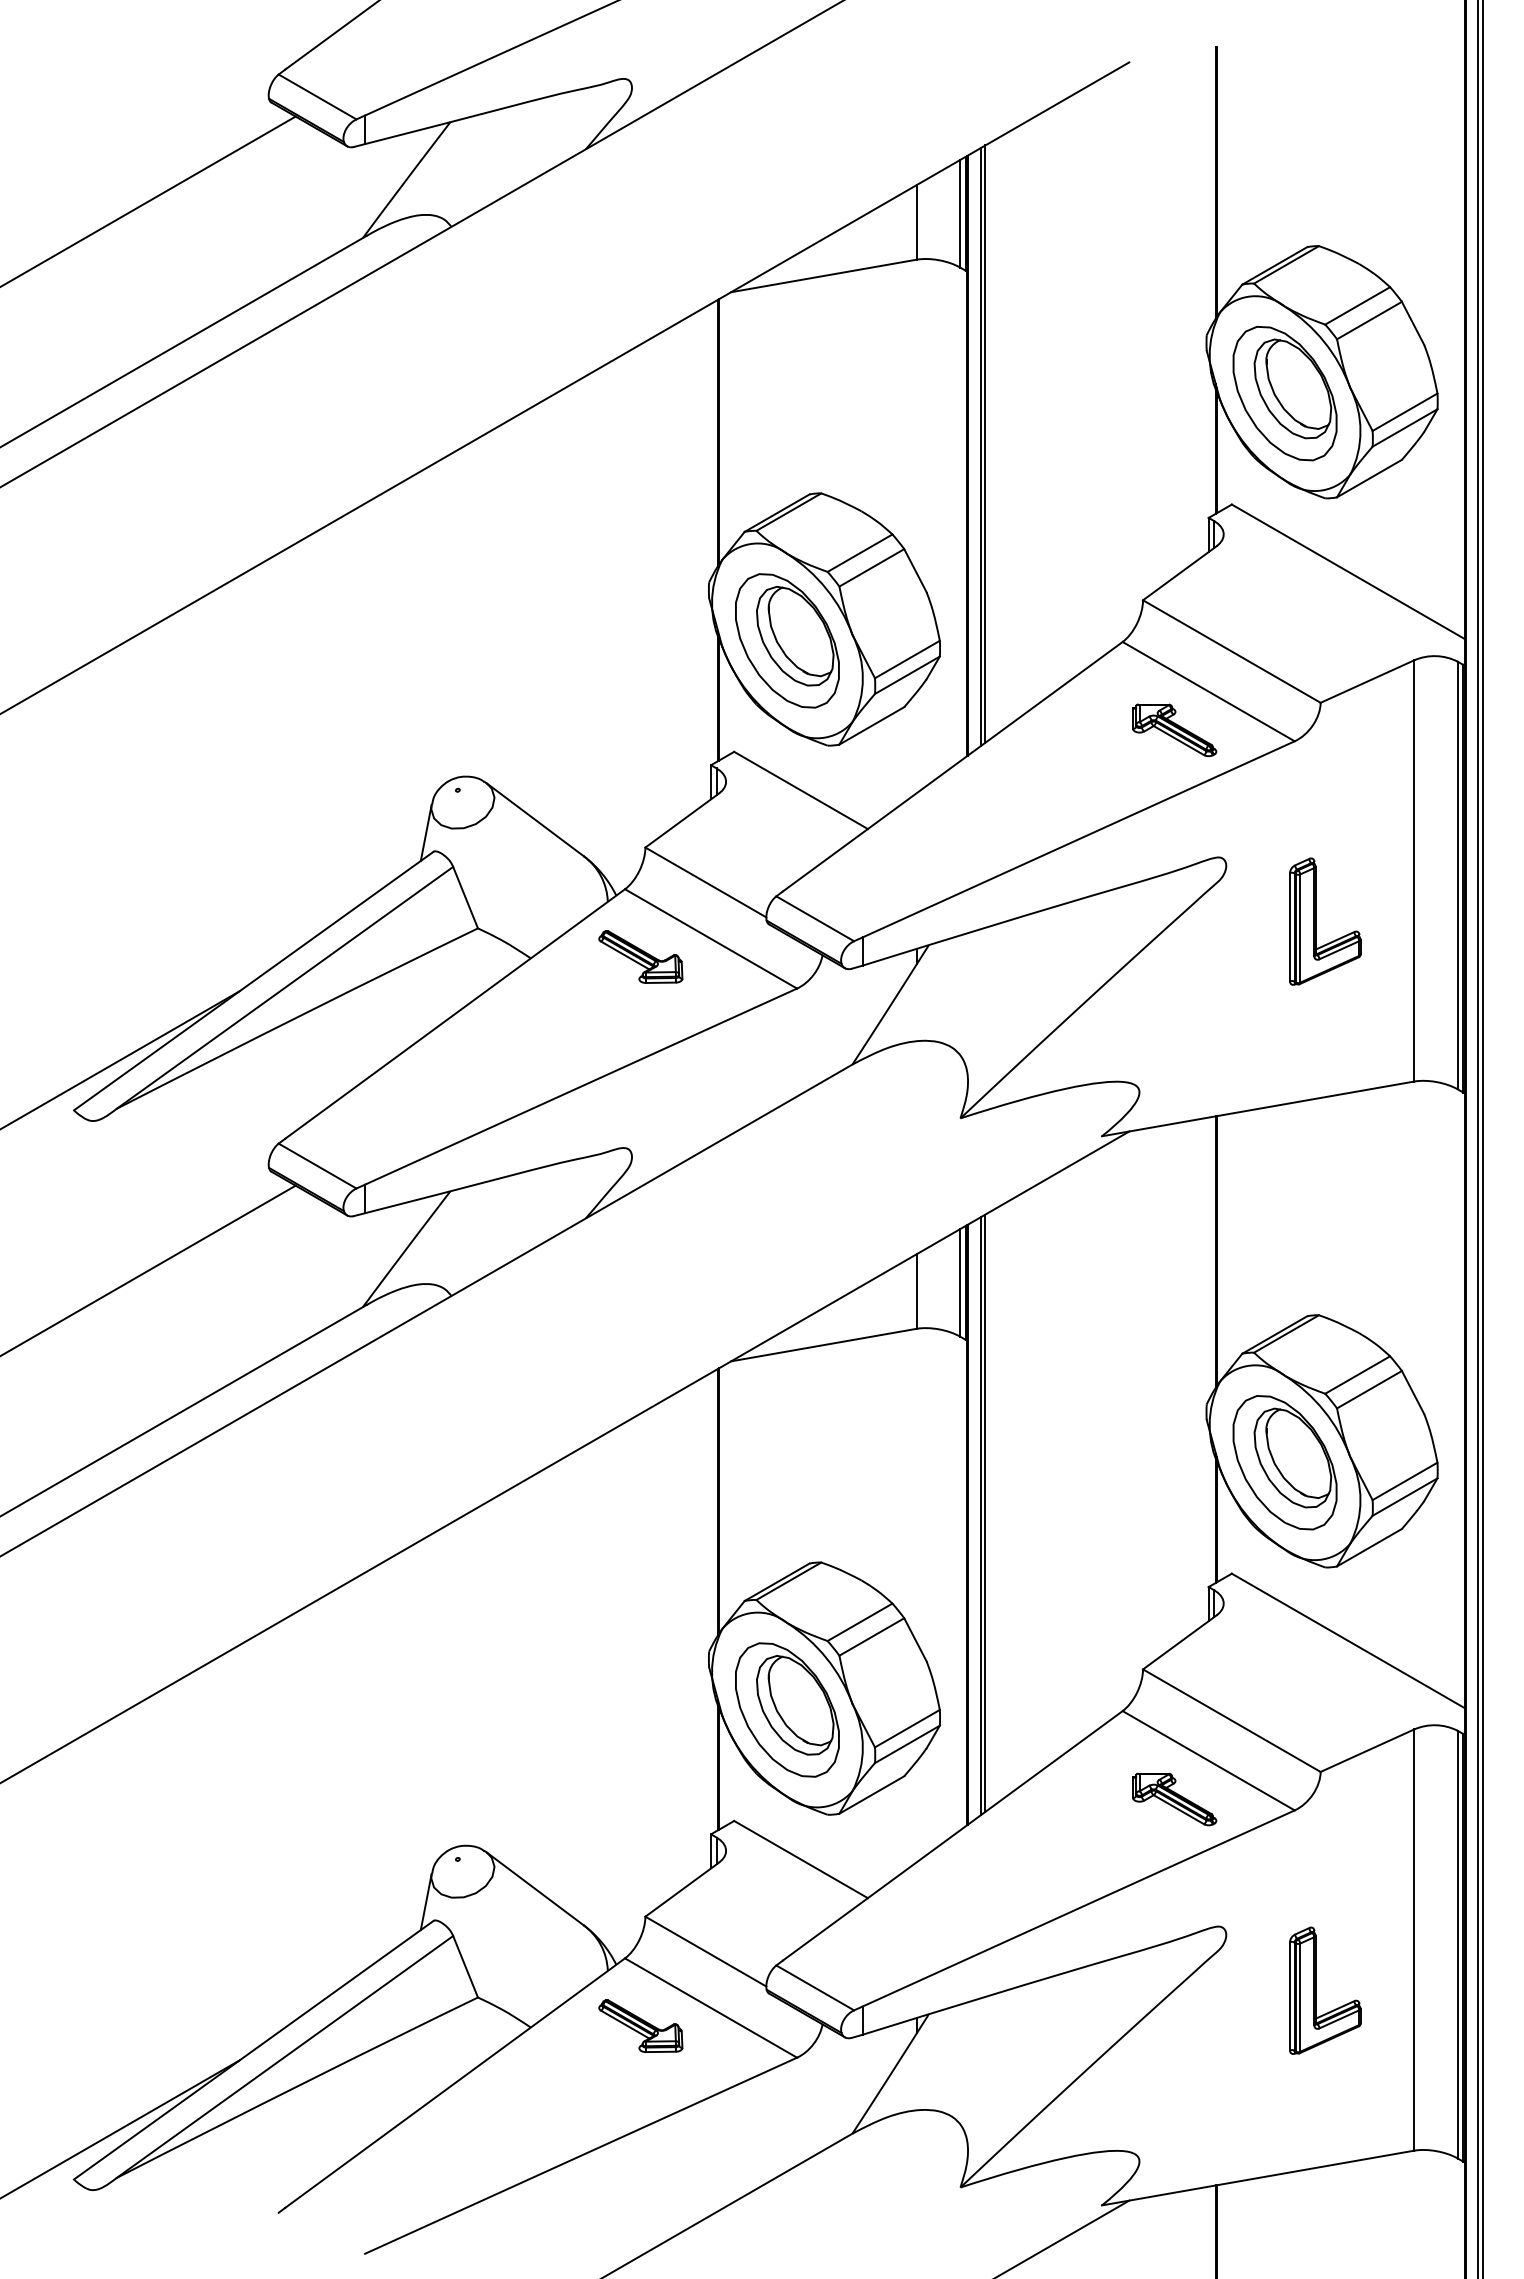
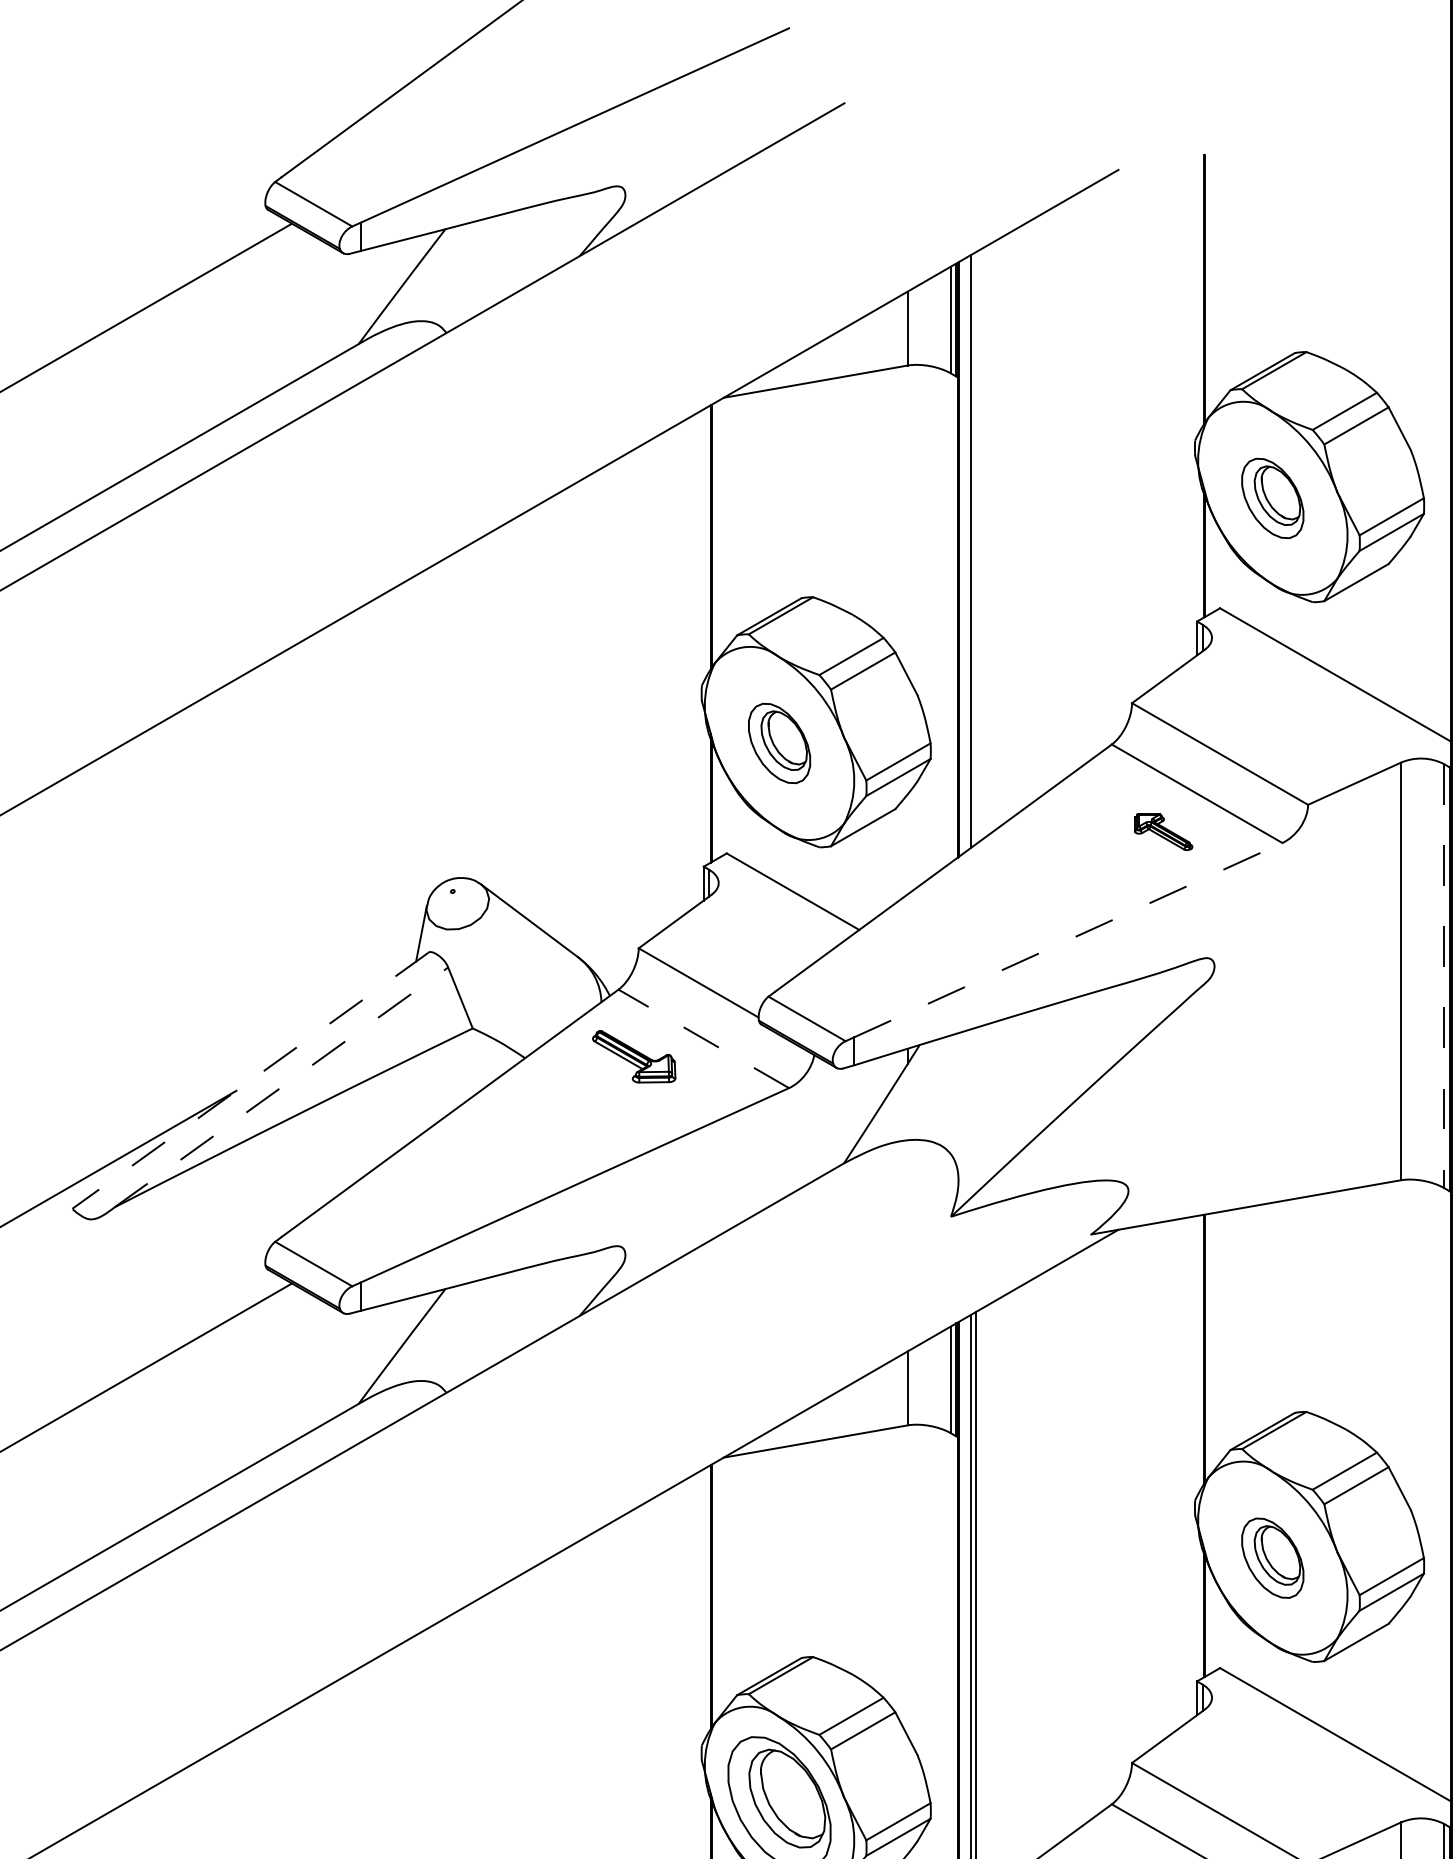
part: (1284, 393) -> (1272, 498), size x0.6
line: (985, 443) -> (975, 547), removed
part: (787, 640) -> (779, 743), size x0.6
part: (1174, 730) -> (1163, 832), size x0.7
line: (1079, 839) -> (1069, 940), solid -> dashed
line: (1457, 875) -> (1443, 976), solid -> dashed
part: (1316, 921) -> (1303, 1021), removed
line: (710, 938) -> (703, 1038), solid -> dashed
line: (253, 981) -> (250, 1081), solid -> dashed
line: (285, 987) -> (281, 1087), solid -> dashed
part: (1284, 1462) -> (1272, 1557), size x0.6

